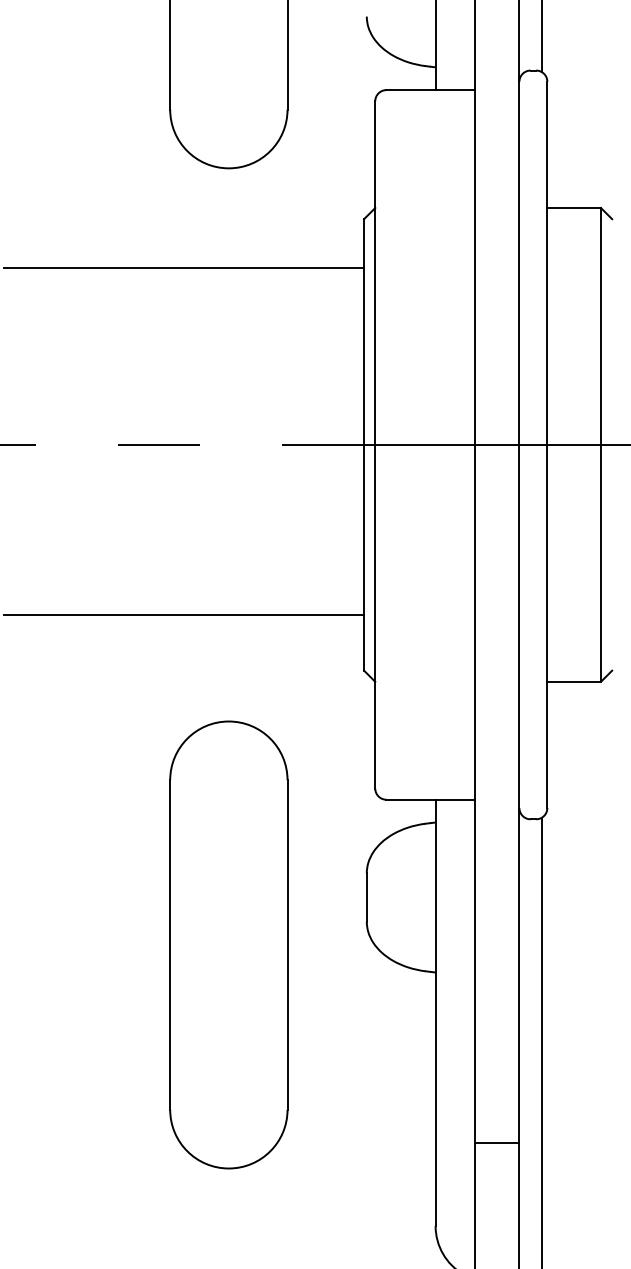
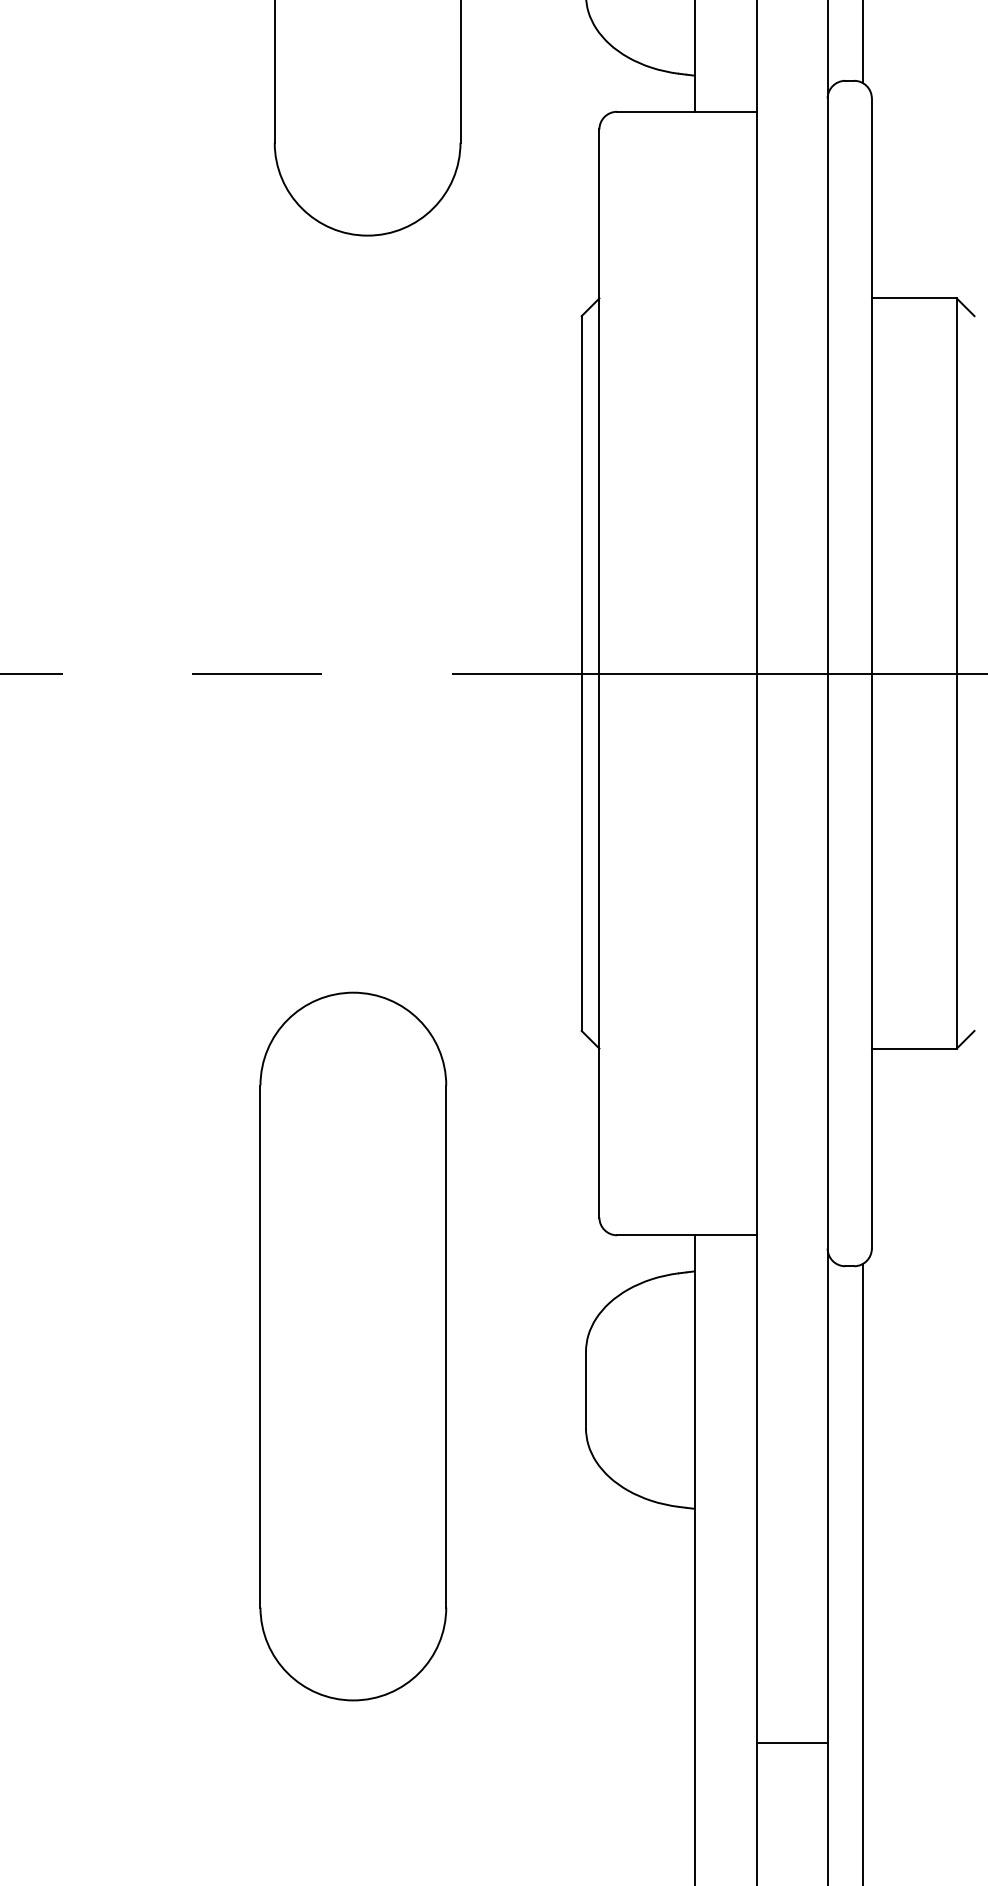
line: (184, 267) -> (297, 392), removed
line: (184, 615) -> (297, 943), removed
part: (228, 944) -> (352, 1345), moved
line: (496, 1143) -> (791, 1743), moved

